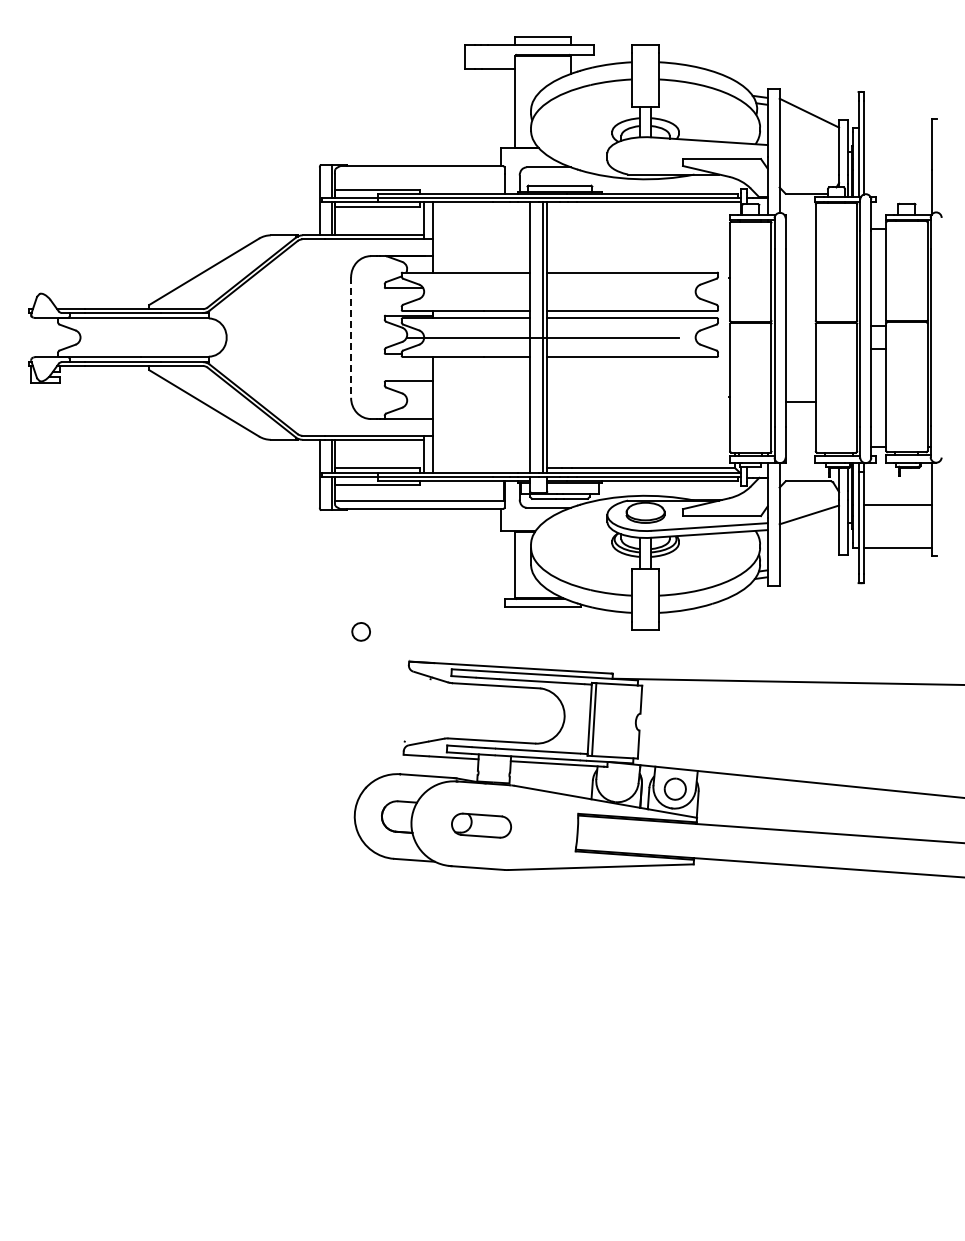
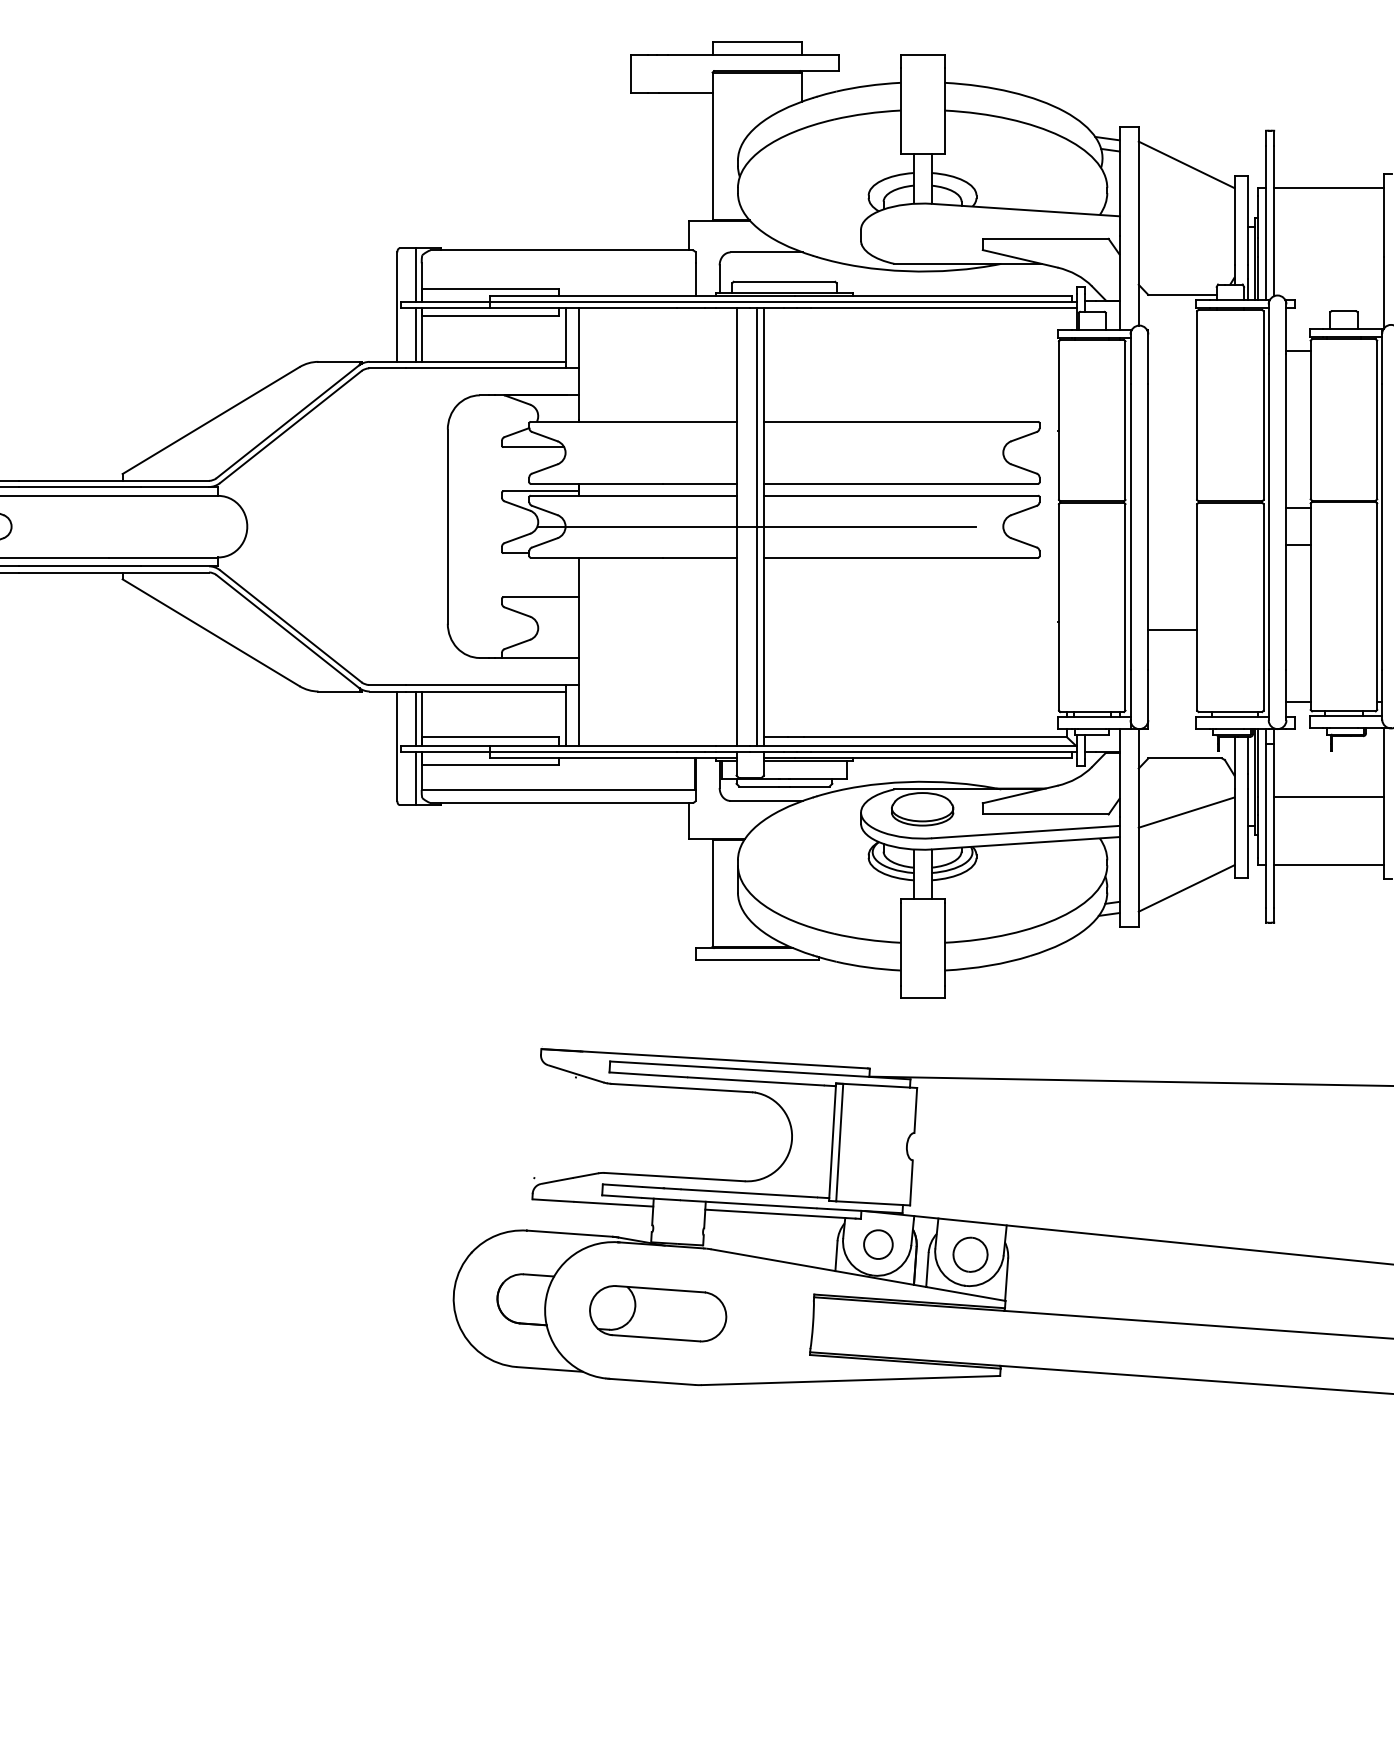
line: (897, 127) -> (1328, 187), added
line: (351, 338) -> (448, 528), dashed -> solid
line: (809, 561) -> (1186, 887), added
part: (360, 631) -> (877, 1243), moved
part: (481, 825) -> (658, 1313), size x1.43

